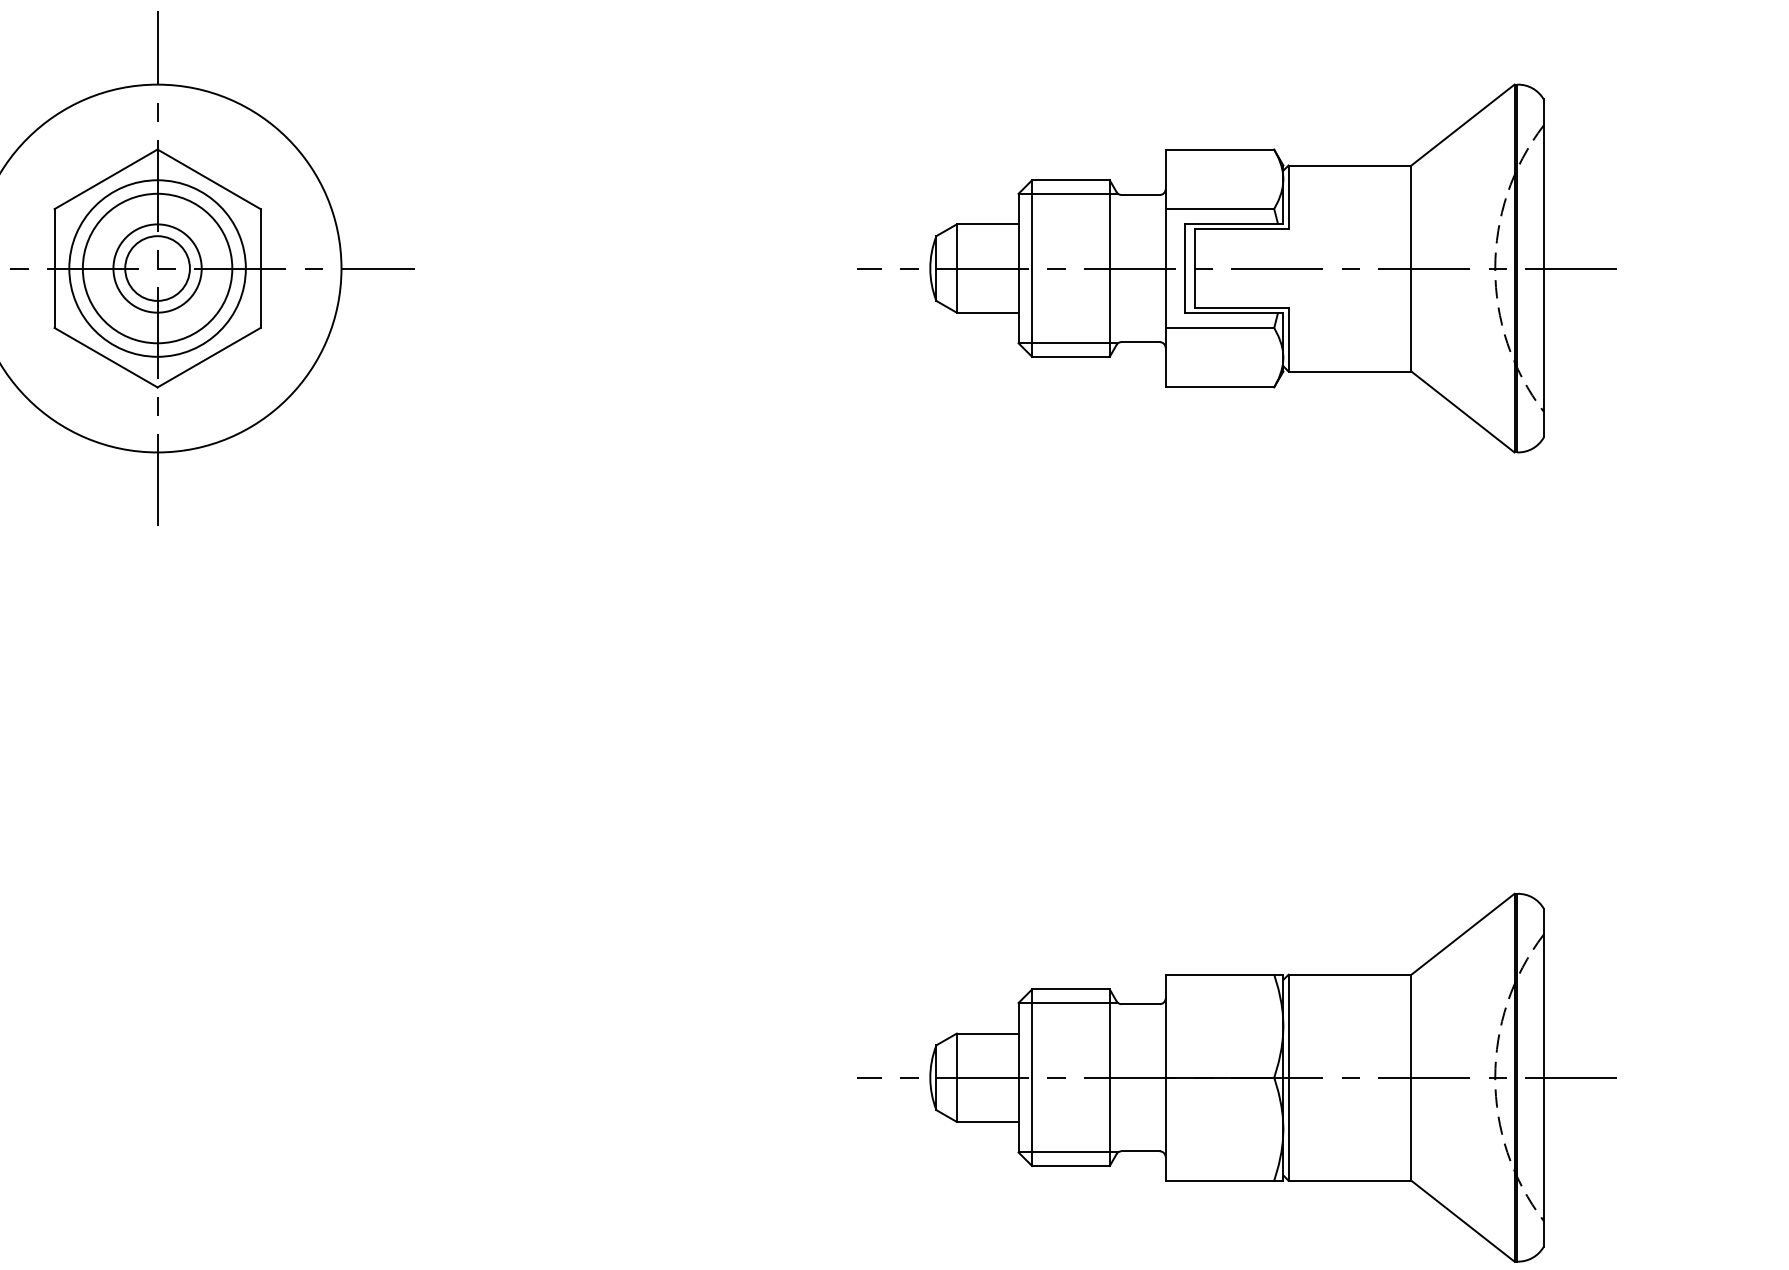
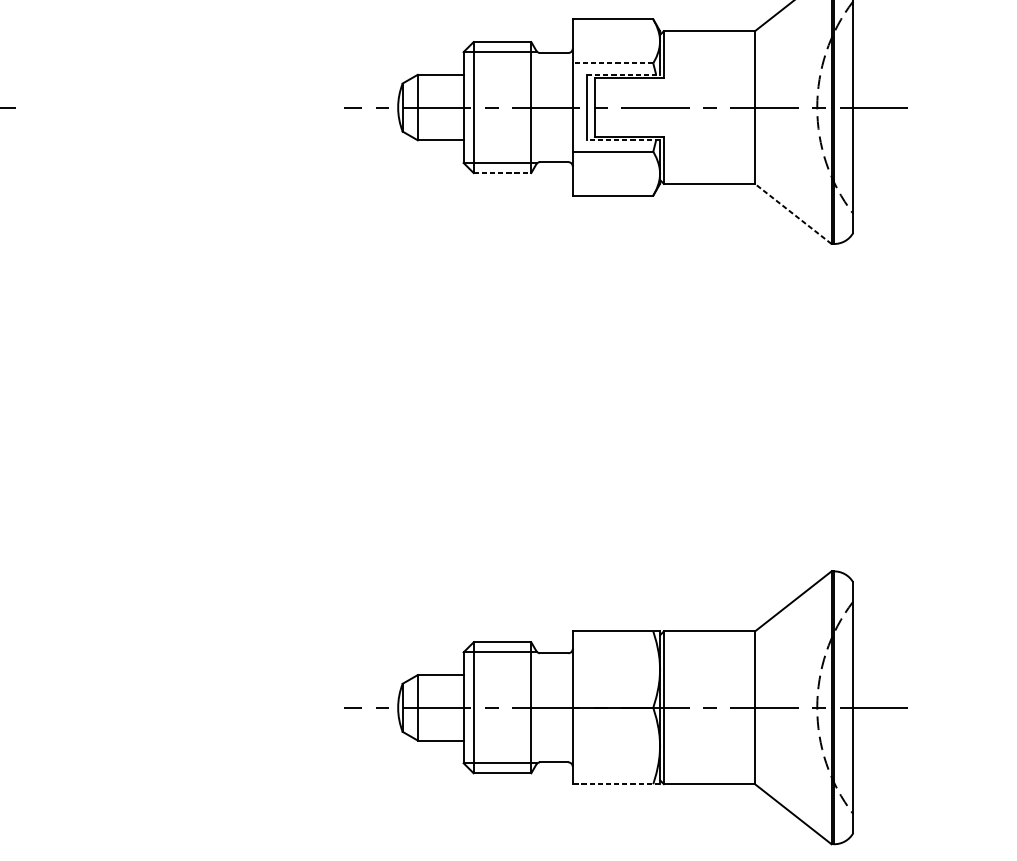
line: (1219, 209) -> (612, 63), solid -> dashed
line: (1234, 224) -> (623, 74), solid -> dashed
line: (1233, 312) -> (623, 140), solid -> dashed
line: (1070, 356) -> (502, 172), solid -> dashed
line: (1462, 412) -> (792, 214), solid -> dashed
line: (1224, 1180) -> (616, 784), solid -> dashed

